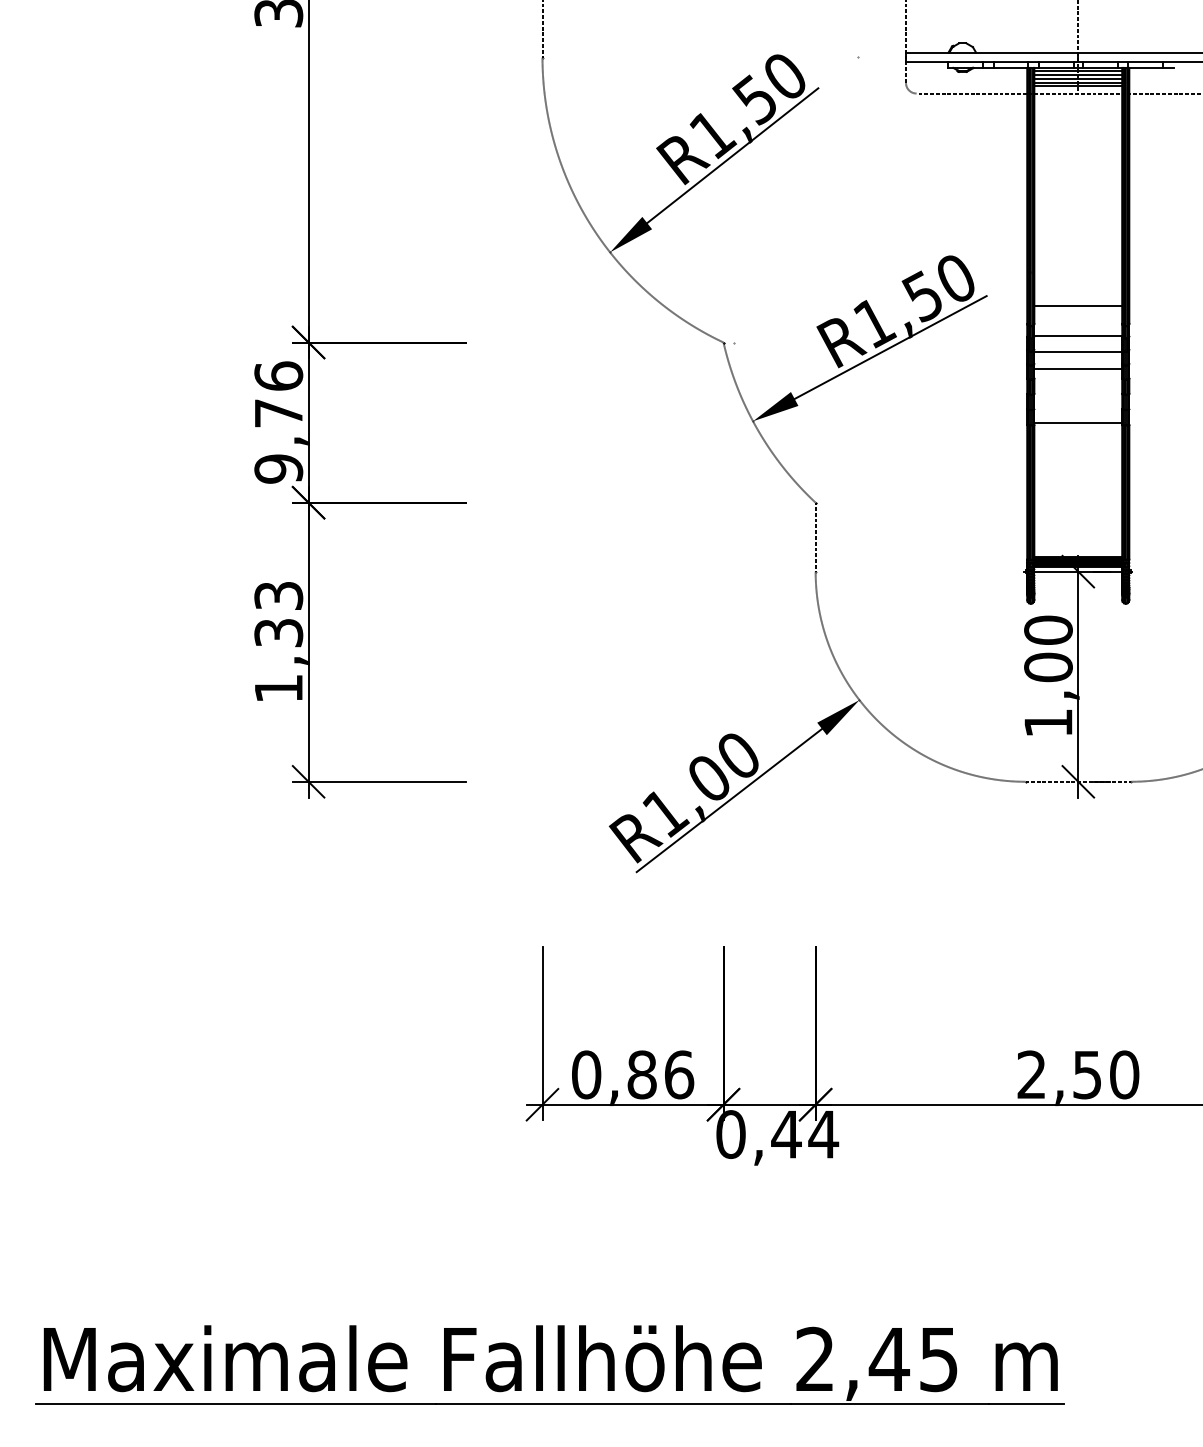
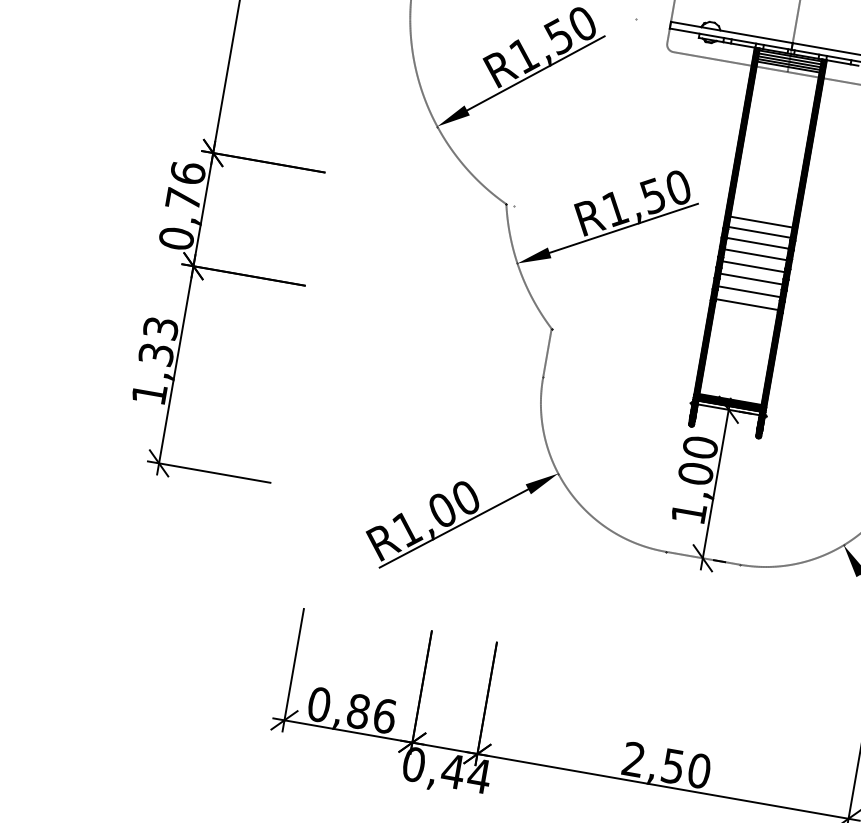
line: (1078, 320) -> (759, 232), added
line: (1078, 386) -> (751, 279), added
line: (1078, 404) -> (749, 291), added
text: (278, 468) -> (176, 238), 9,76 -> 0,76

